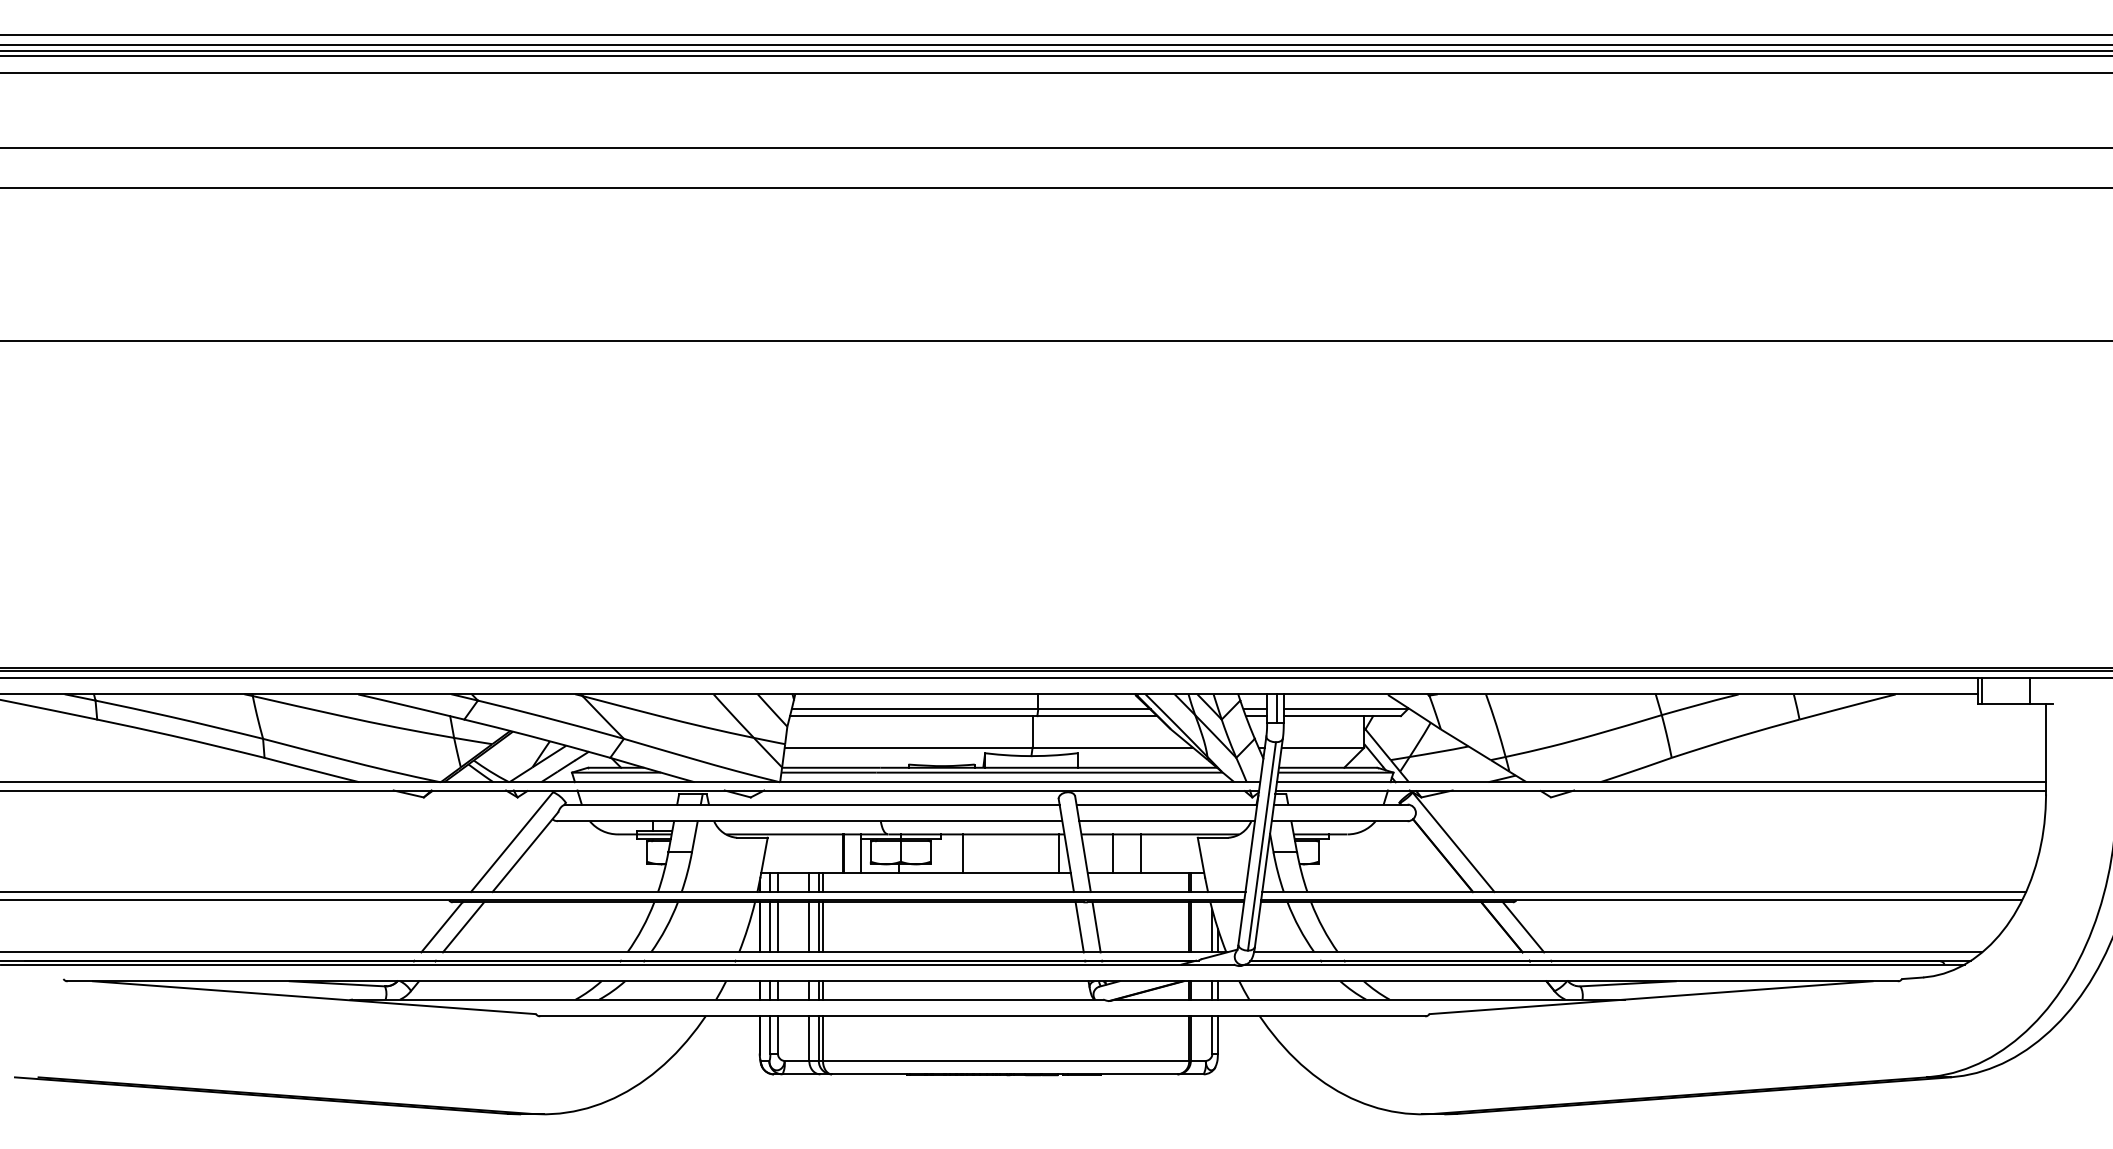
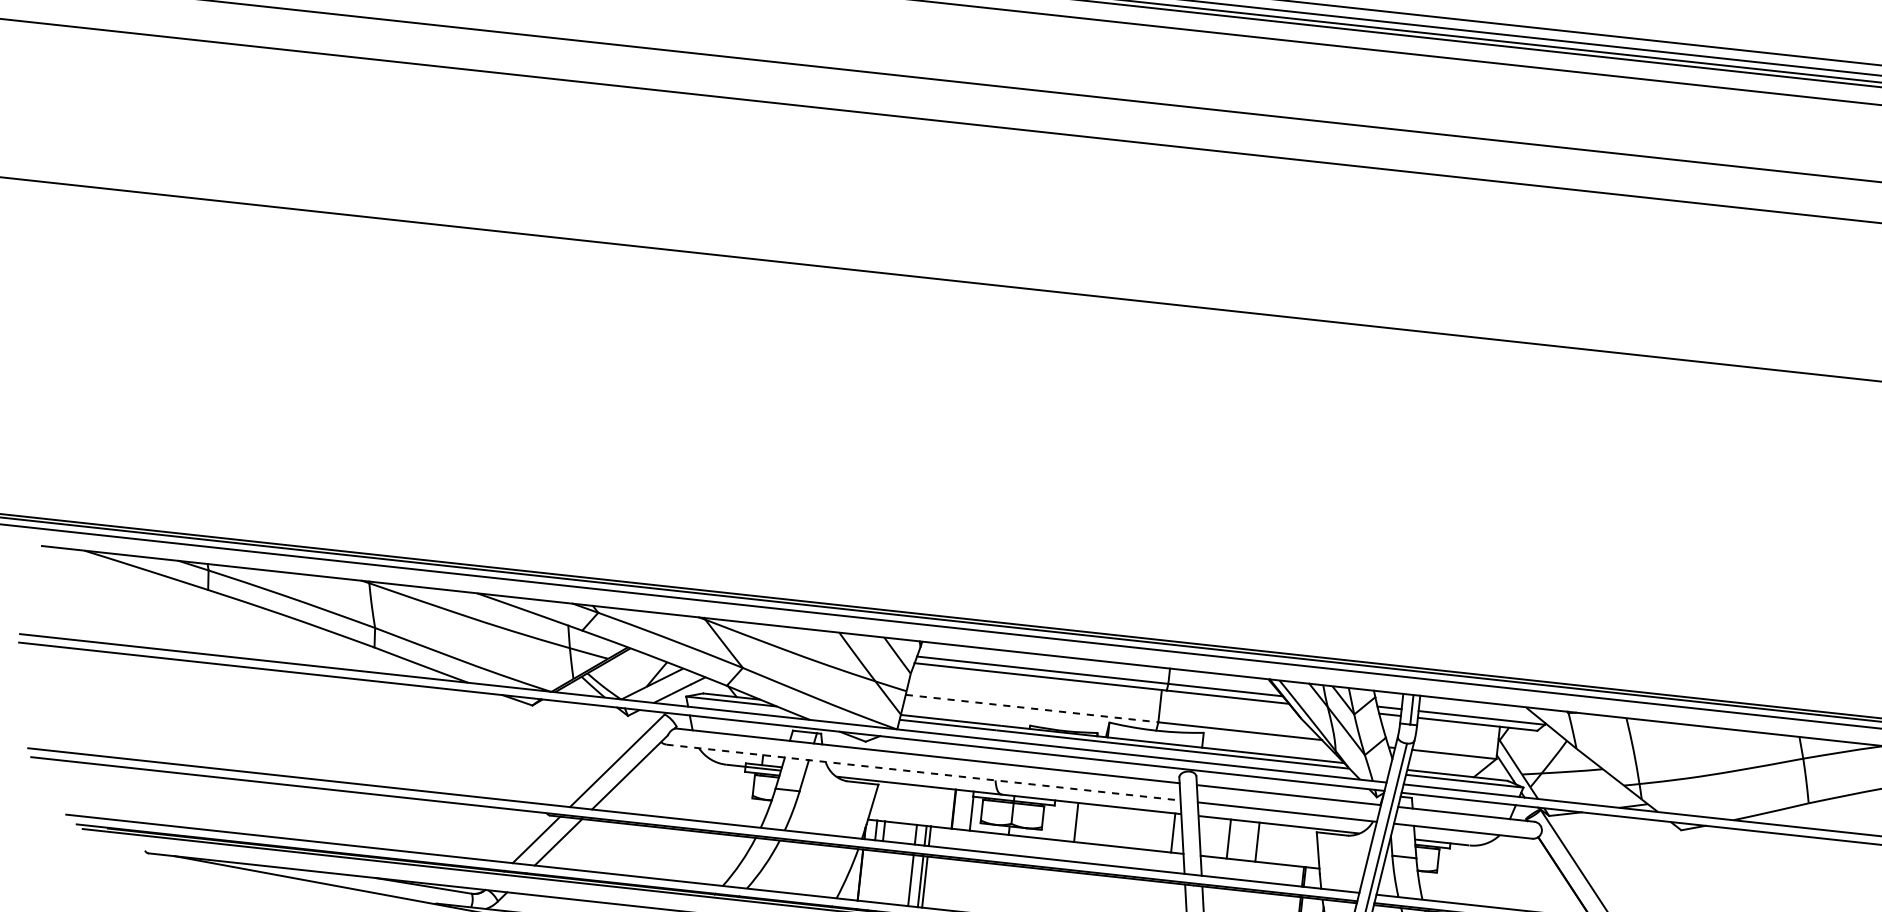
line: (908, 747) -> (1031, 708), solid -> dashed
line: (810, 821) -> (923, 772), solid -> dashed
line: (770, 927) -> (871, 876), removed
line: (778, 927) -> (879, 877), removed

